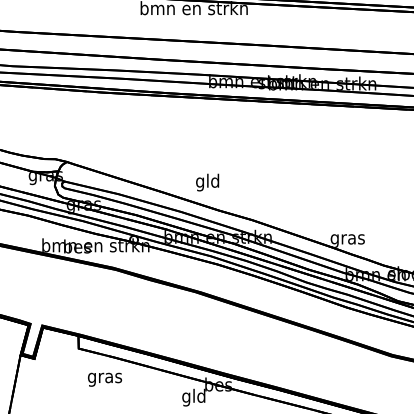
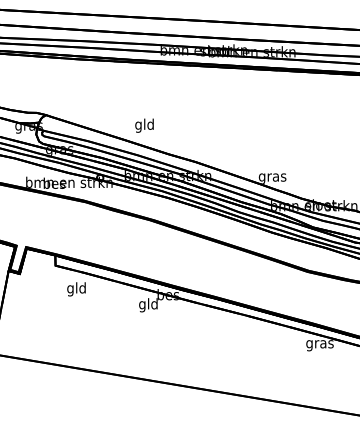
text: (207, 182) -> (144, 125), moved
text: (104, 378) -> (76, 289), gras -> gld

